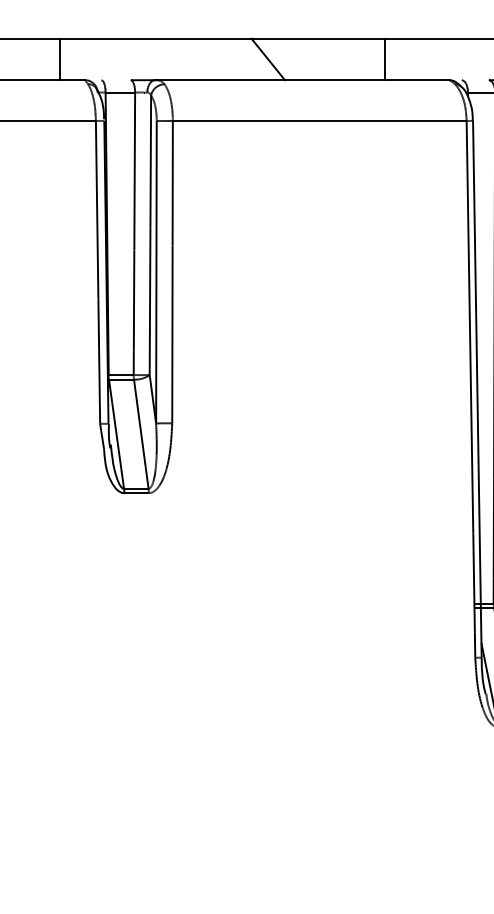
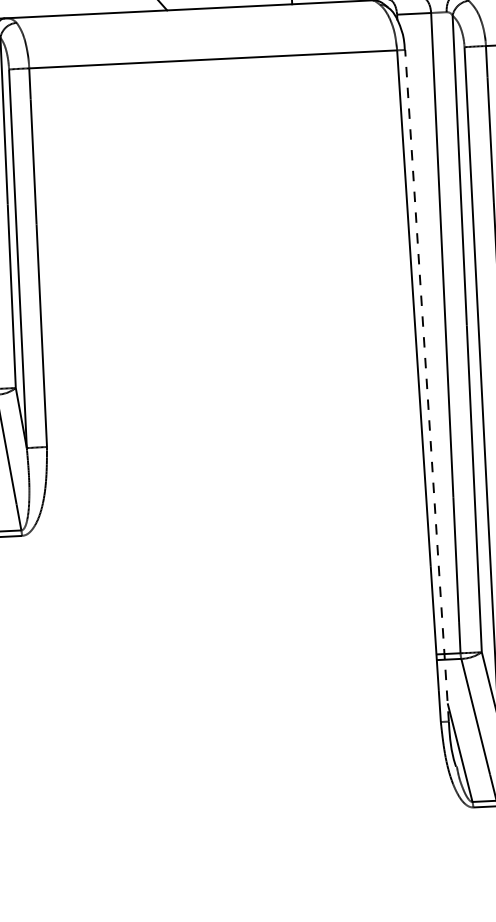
line: (477, 387) -> (427, 383), solid -> dashed

